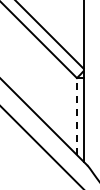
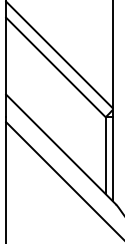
line: (76, 116) -> (105, 155), dashed -> solid

